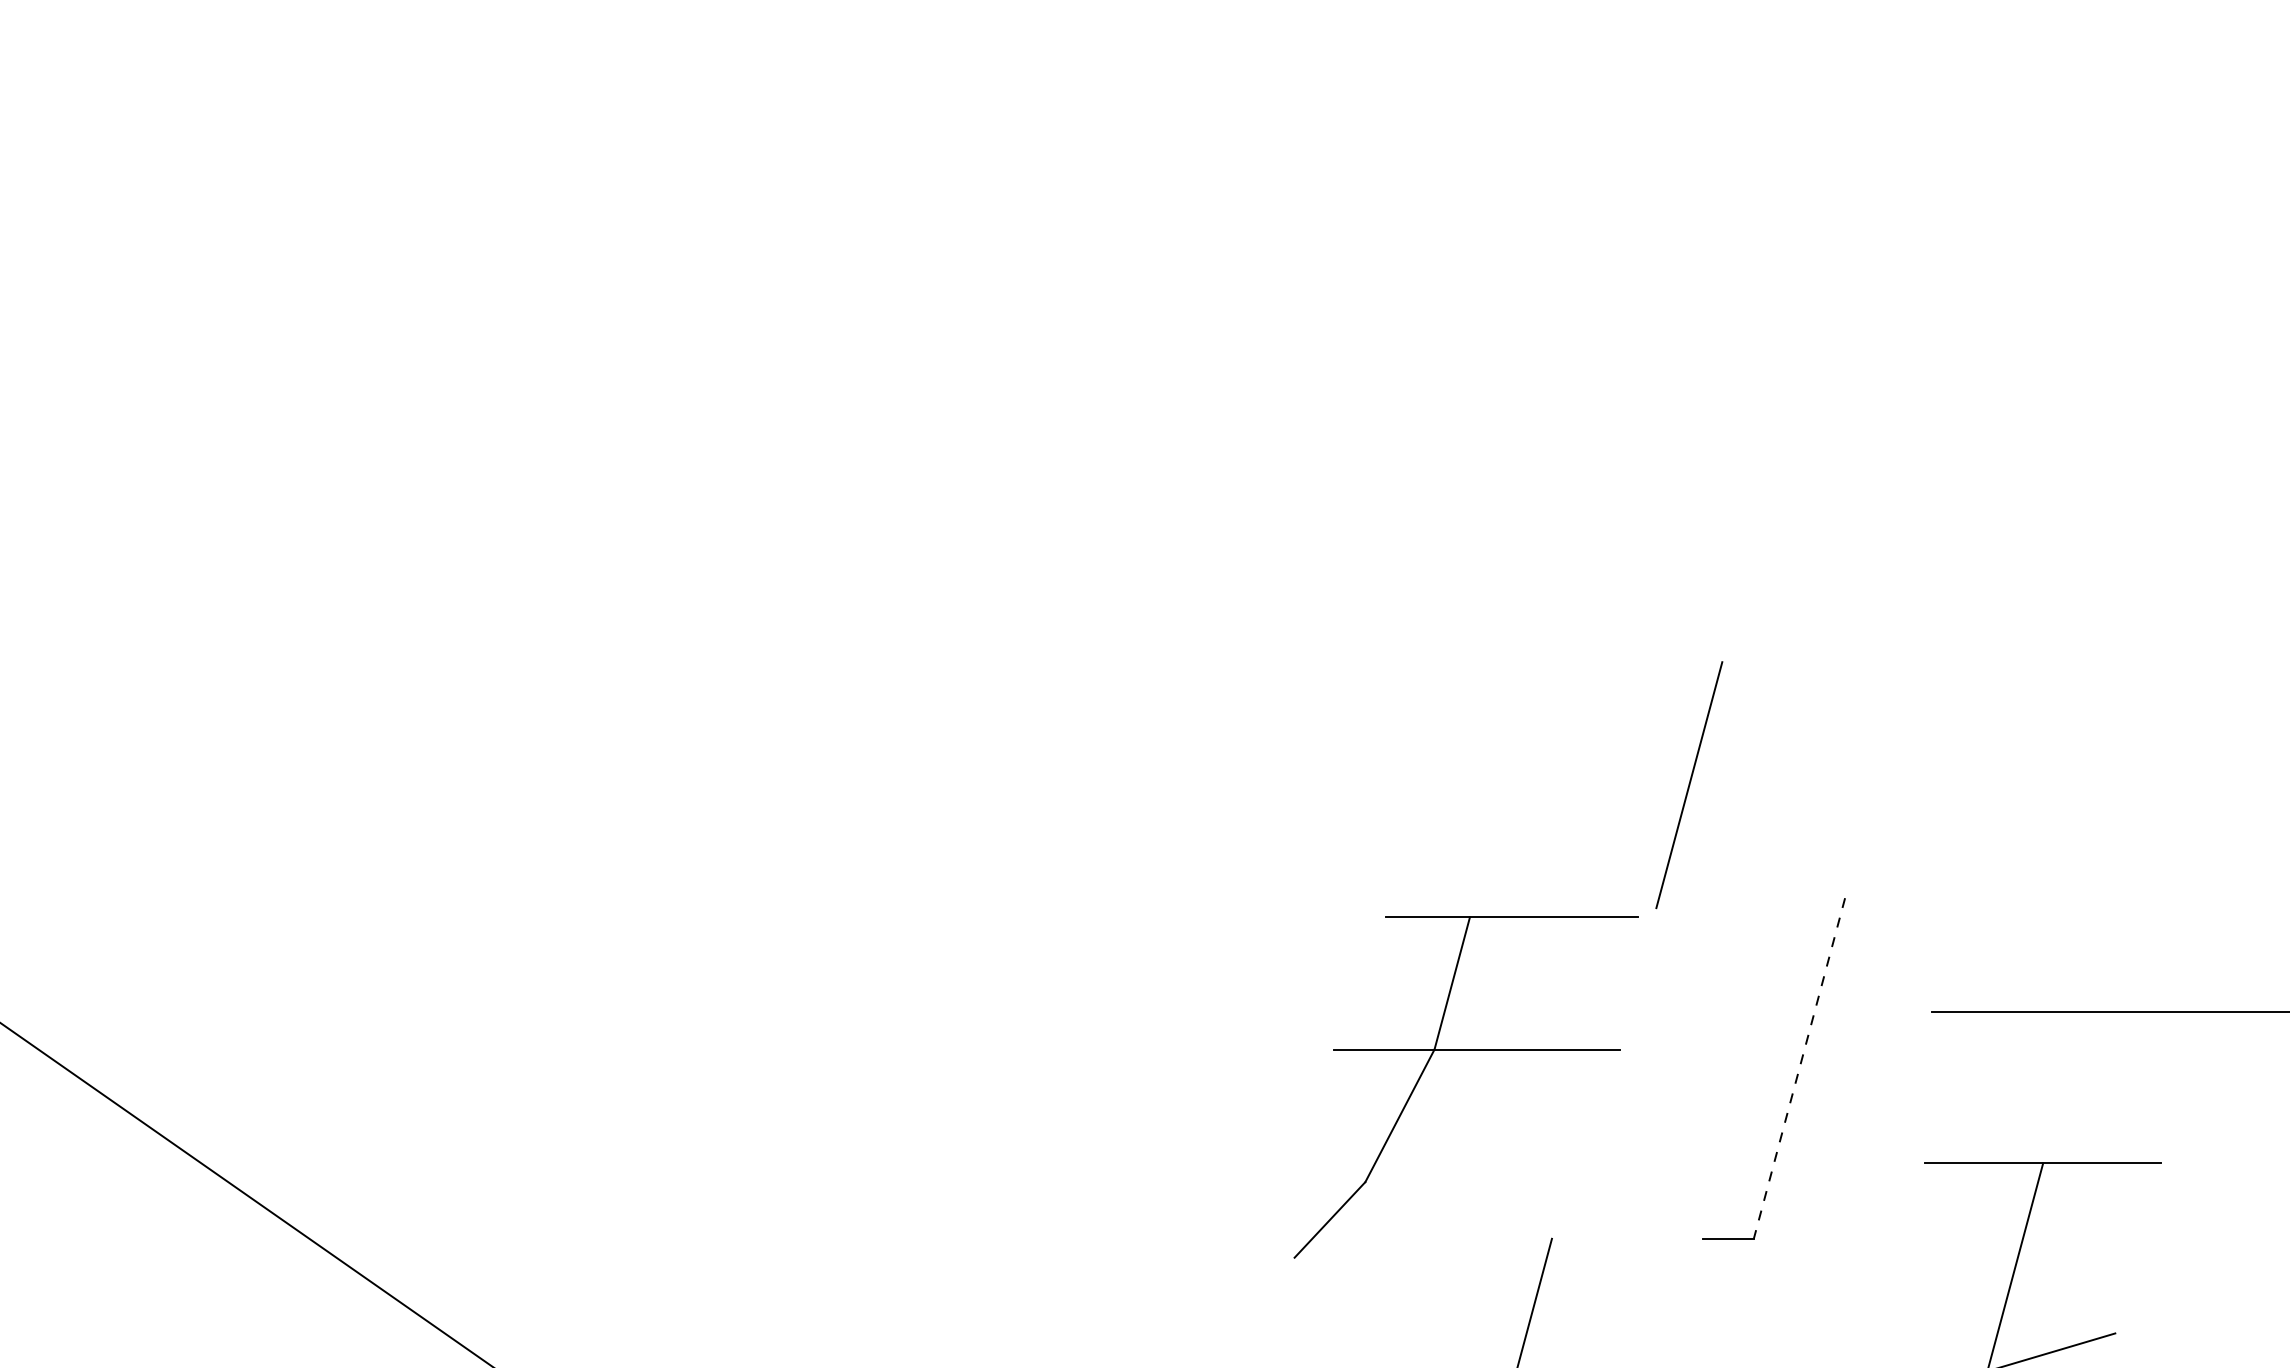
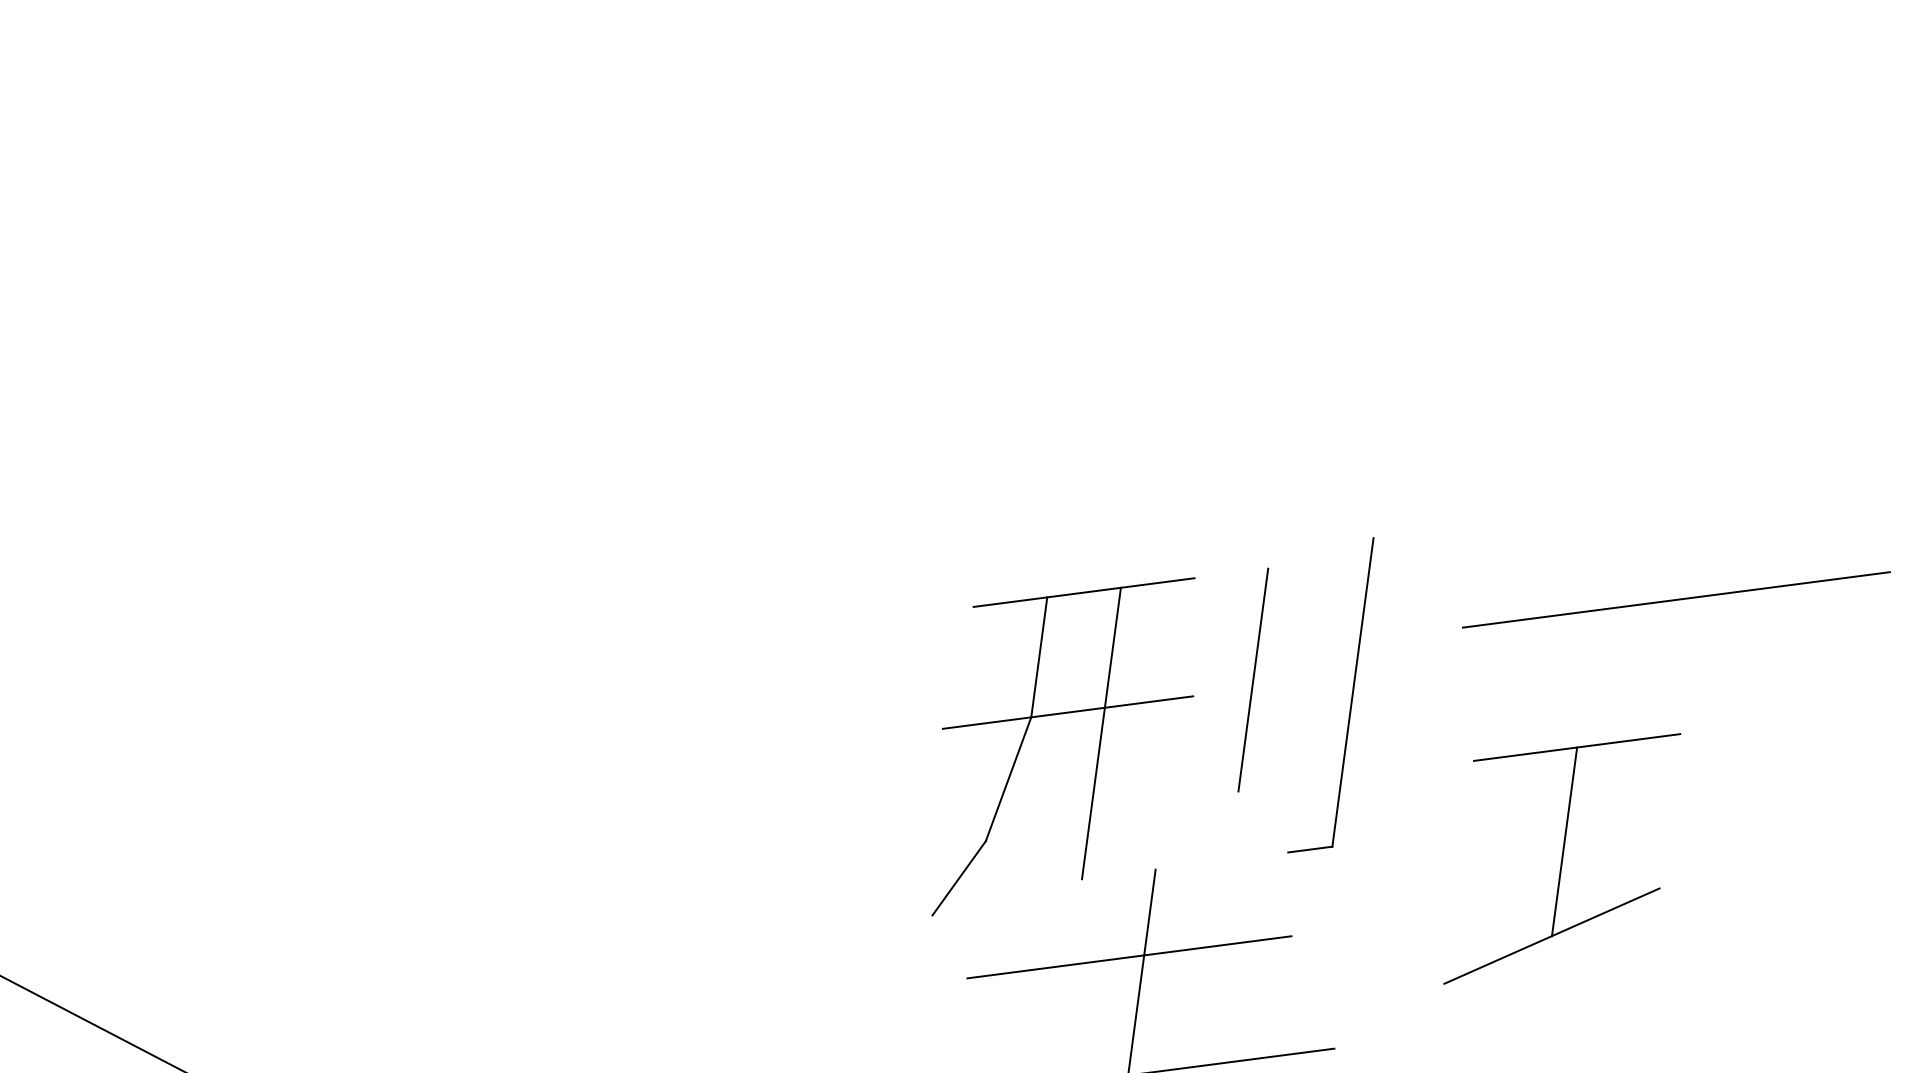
line: (1689, 785) -> (1253, 680), moved
line: (1799, 1068) -> (1352, 692), dashed -> solid
line: (1510, 1077) -> (1100, 733), added
line: (1509, 1333) -> (1129, 957), added

